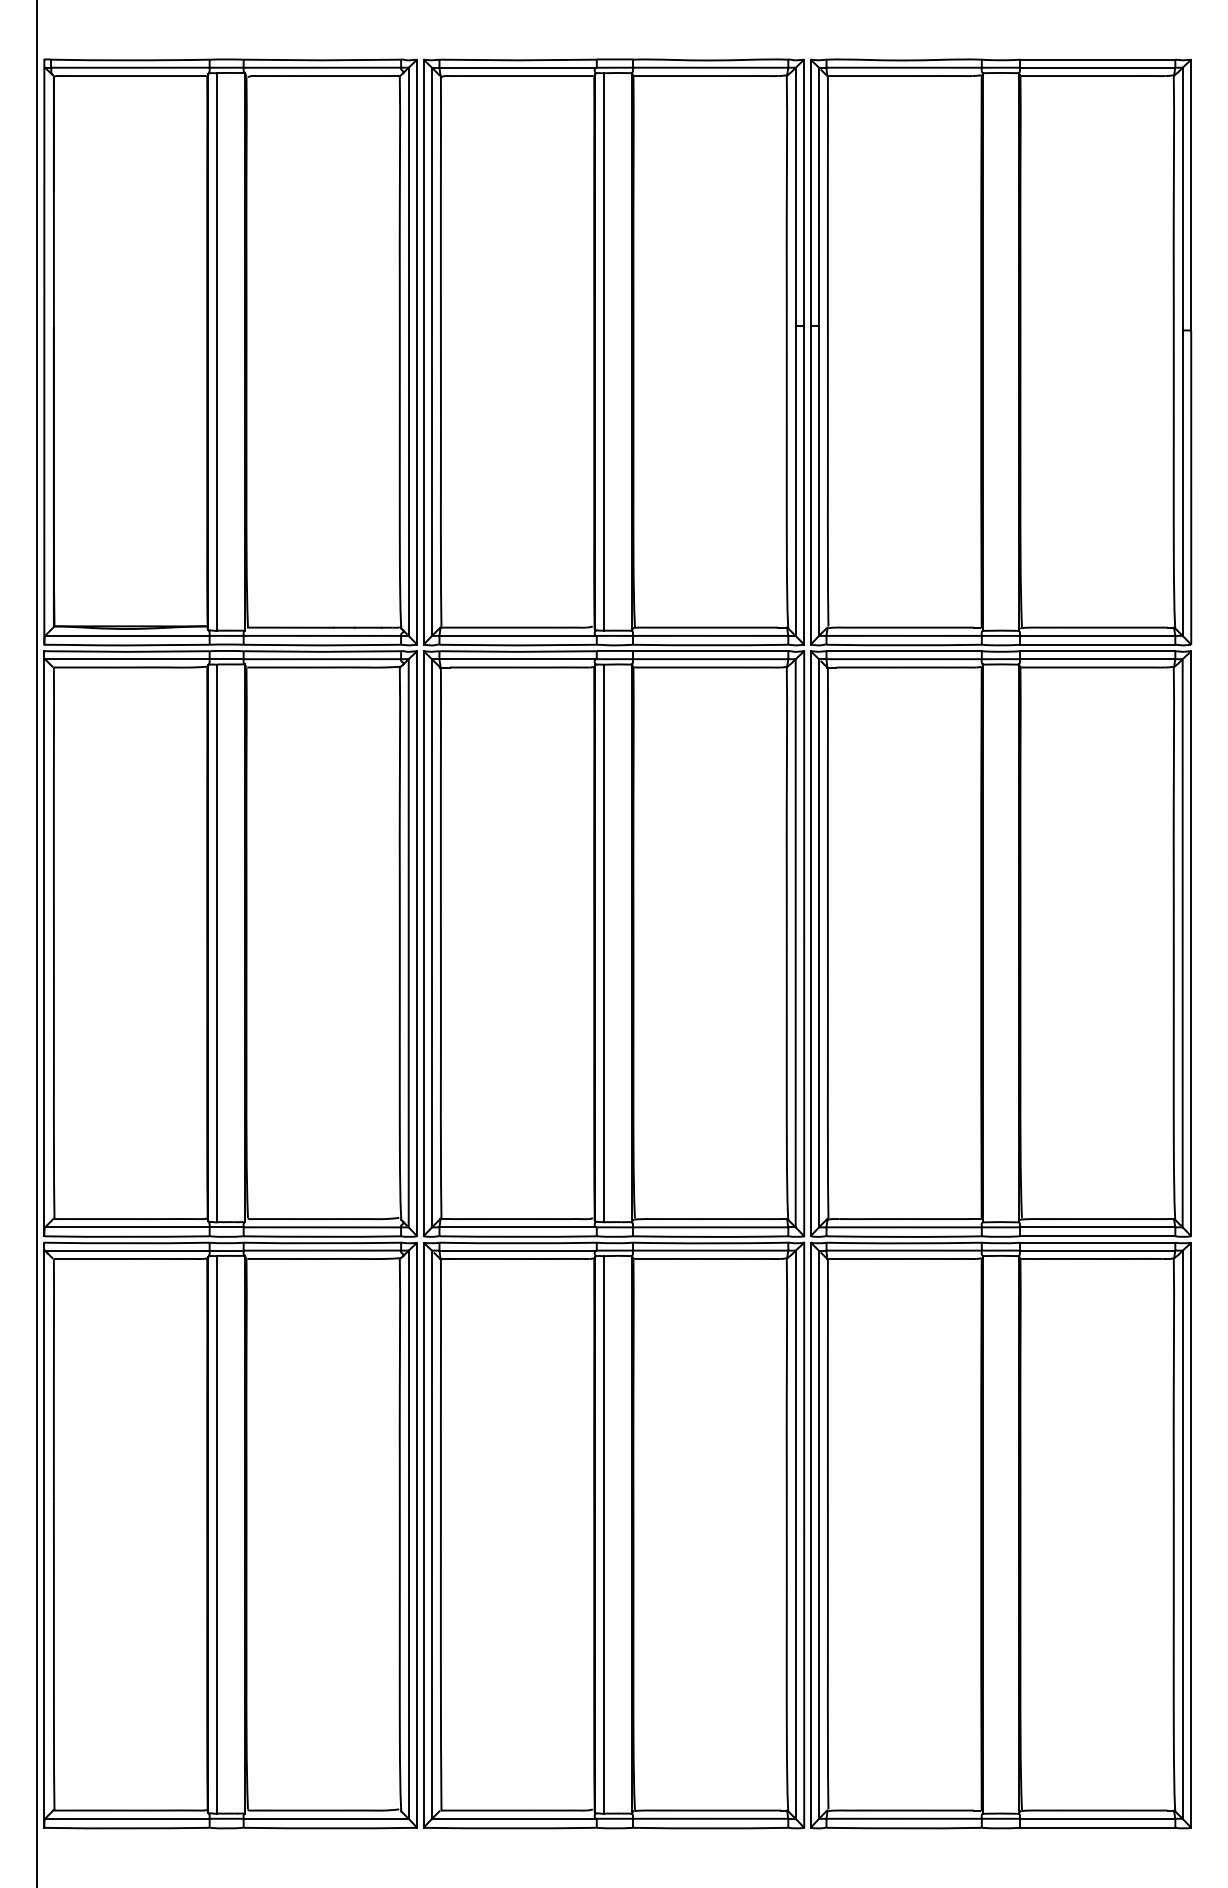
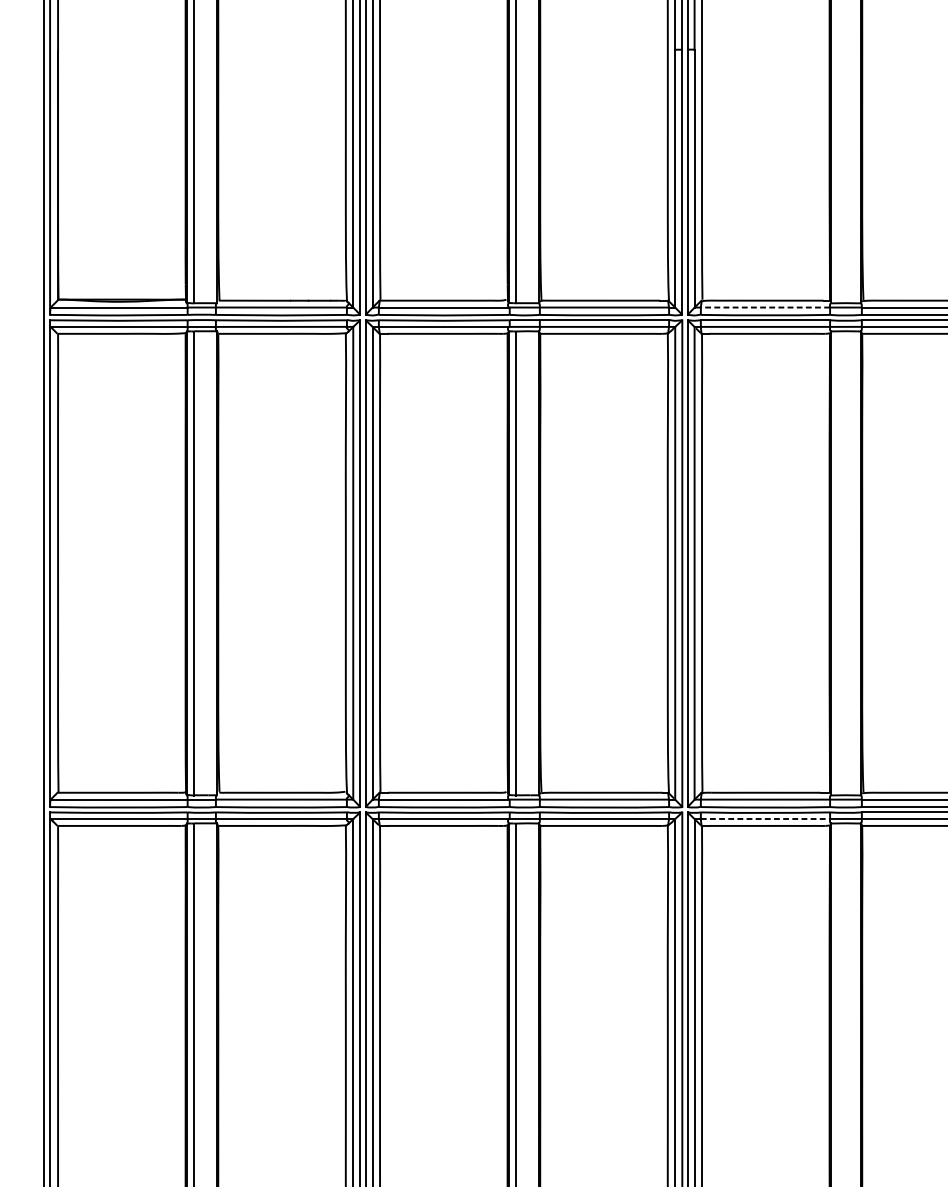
line: (904, 635) -> (765, 307), solid -> dashed
line: (904, 1250) -> (765, 818), solid -> dashed

